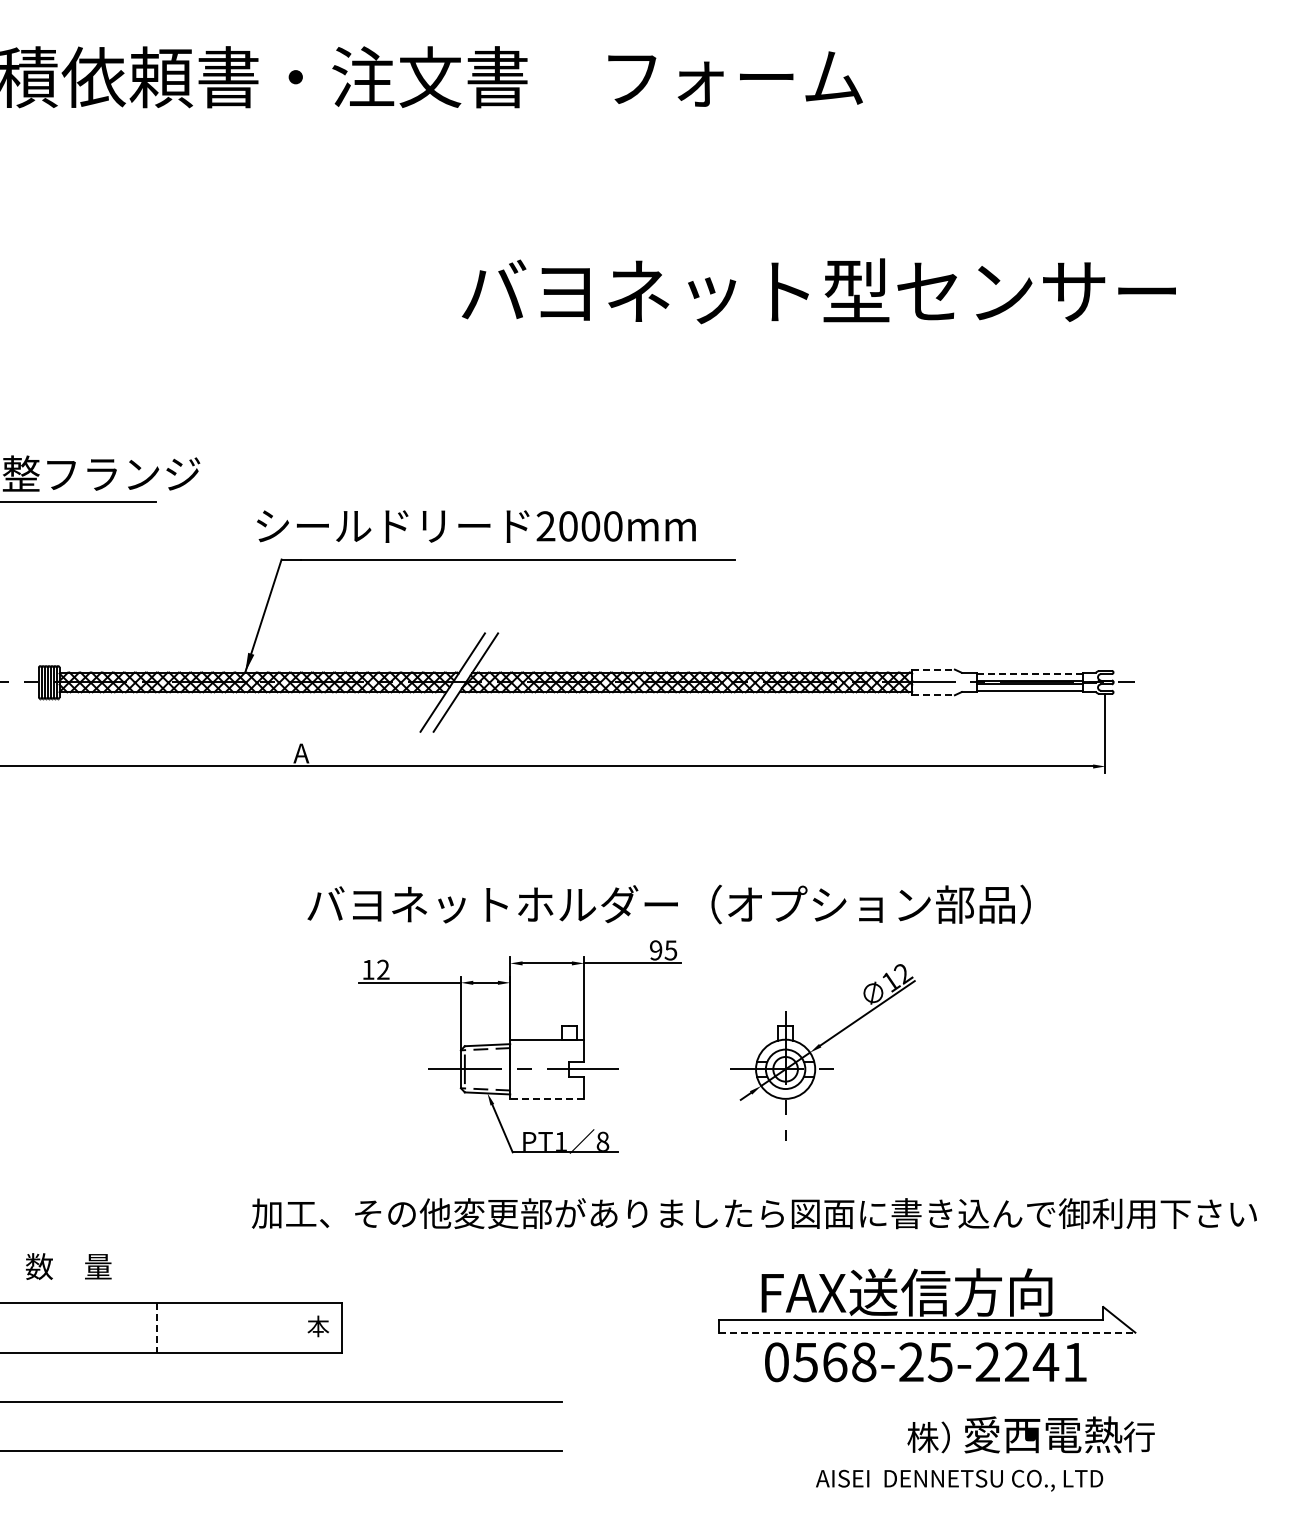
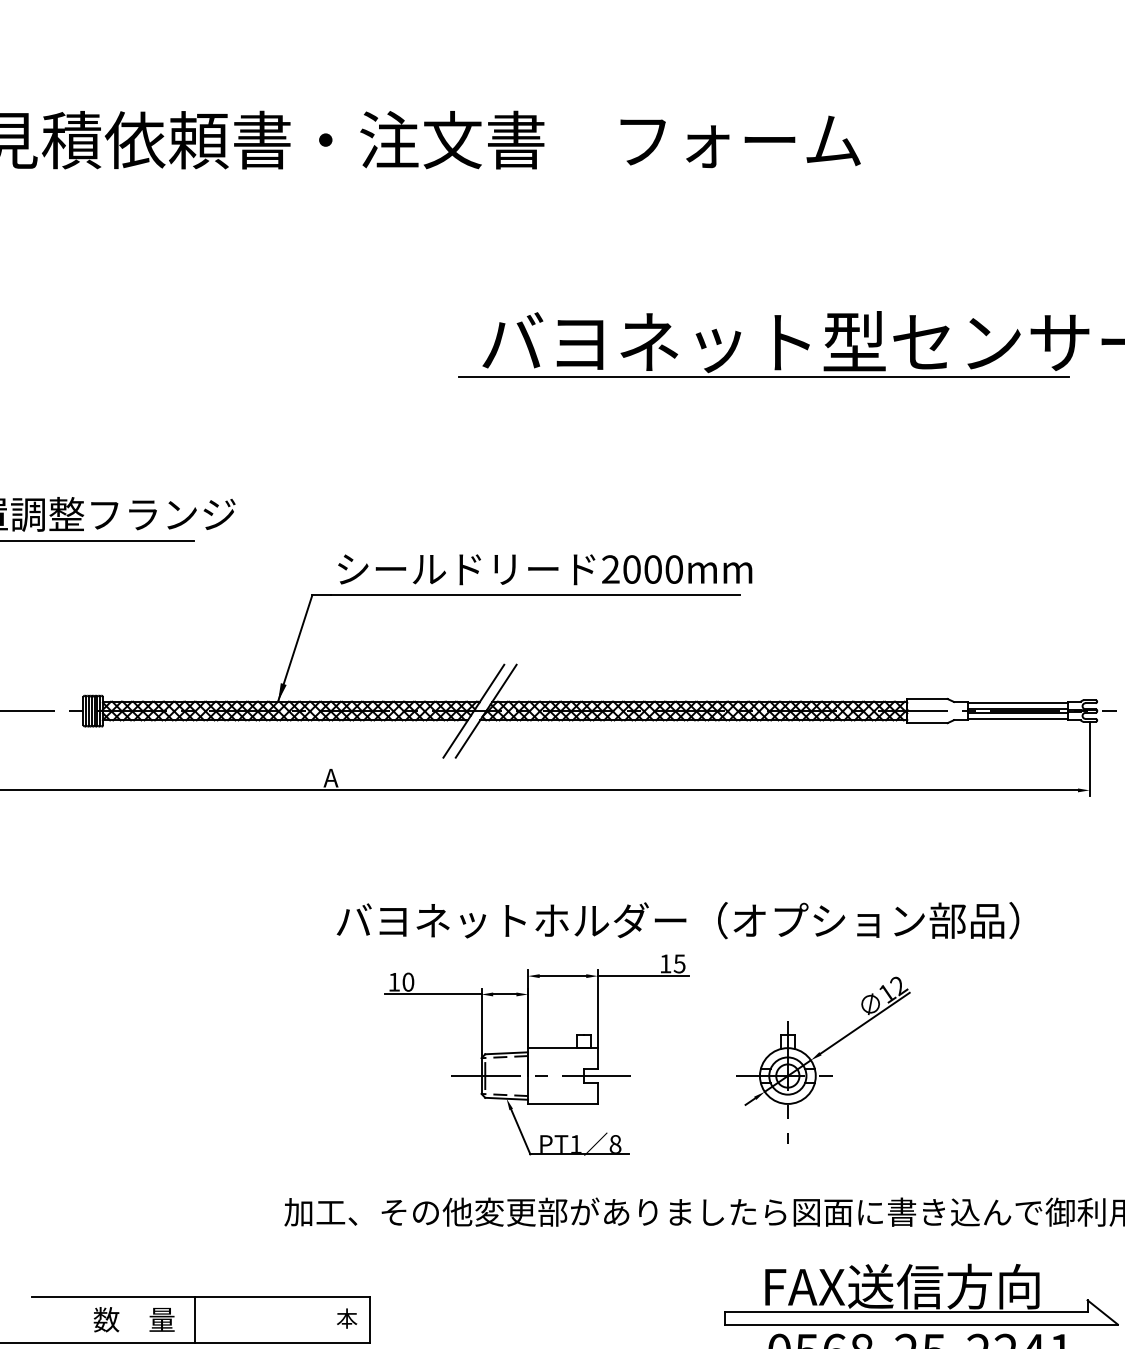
line: (760, 328) -> (764, 377), added
text: (476, 526) -> (545, 569), moved
line: (934, 669) -> (928, 698), dashed -> solid
line: (1030, 674) -> (1018, 703), dashed -> solid
line: (934, 695) -> (928, 723), dashed -> solid
text: (656, 950) -> (666, 963), 95 -> 15
text: (383, 969) -> (408, 981), 12 -> 10
line: (547, 1098) -> (563, 1103), dashed -> solid
text: (68, 1266) -> (133, 1319), moved
line: (157, 1328) -> (195, 1320), dashed -> solid
line: (927, 1332) -> (921, 1324), dashed -> solid

